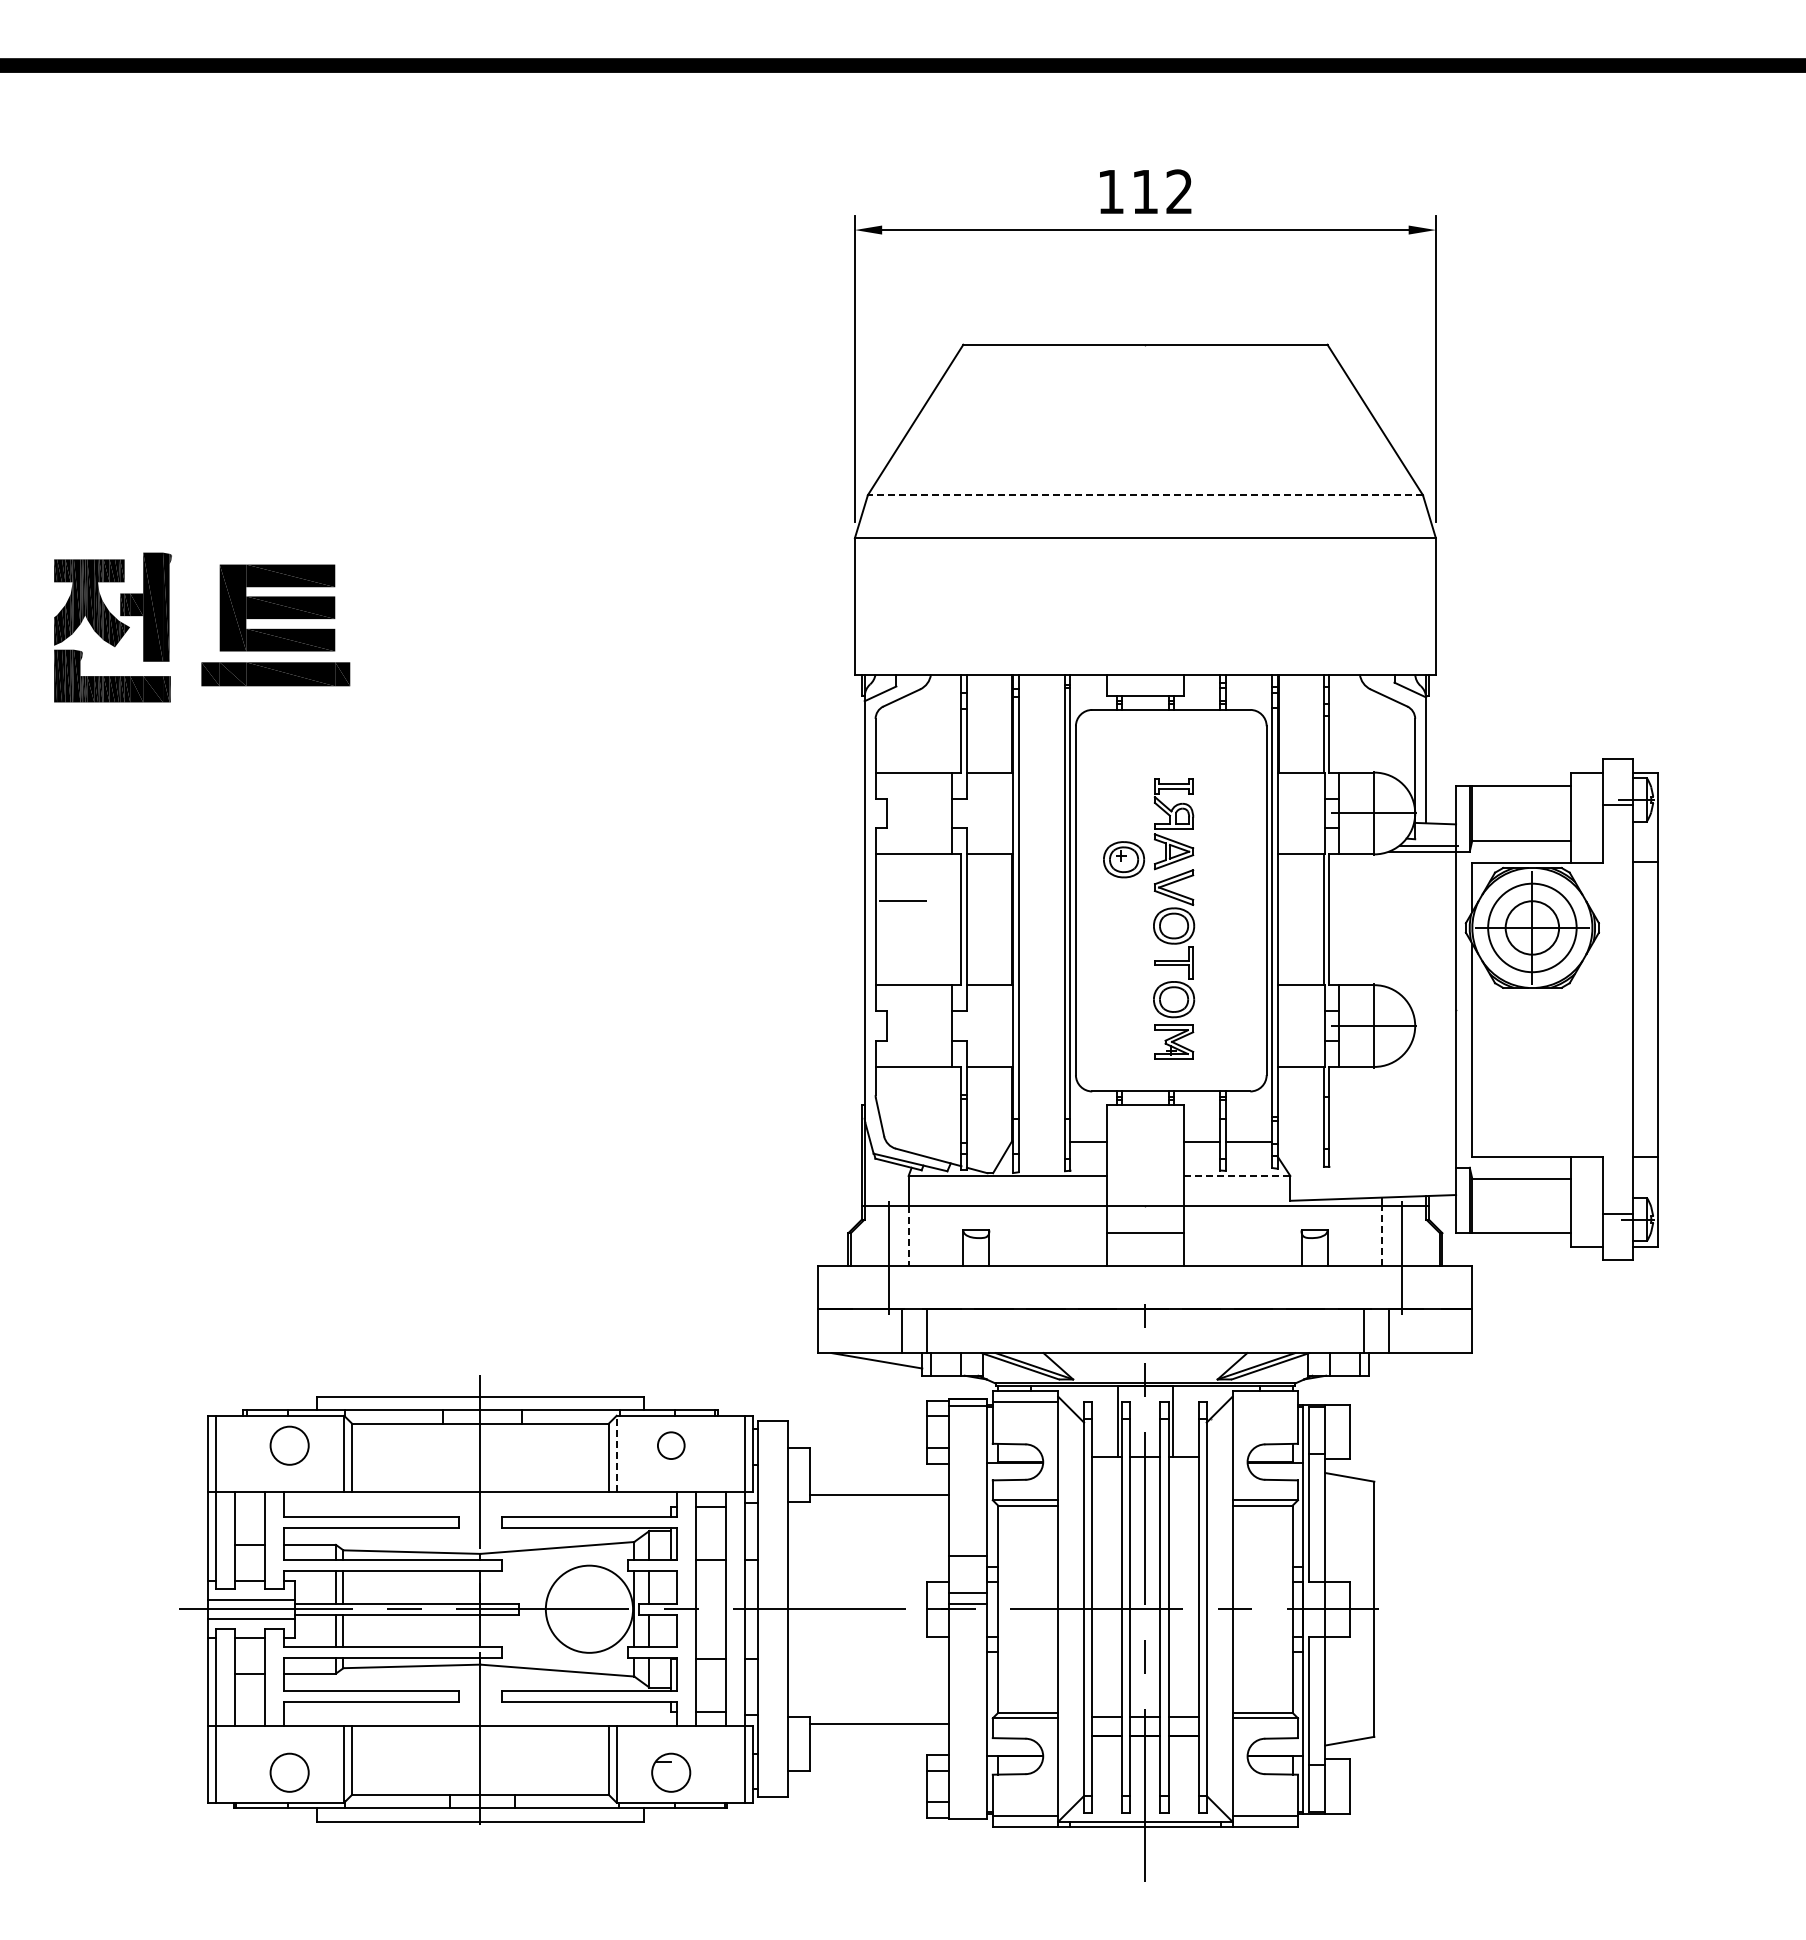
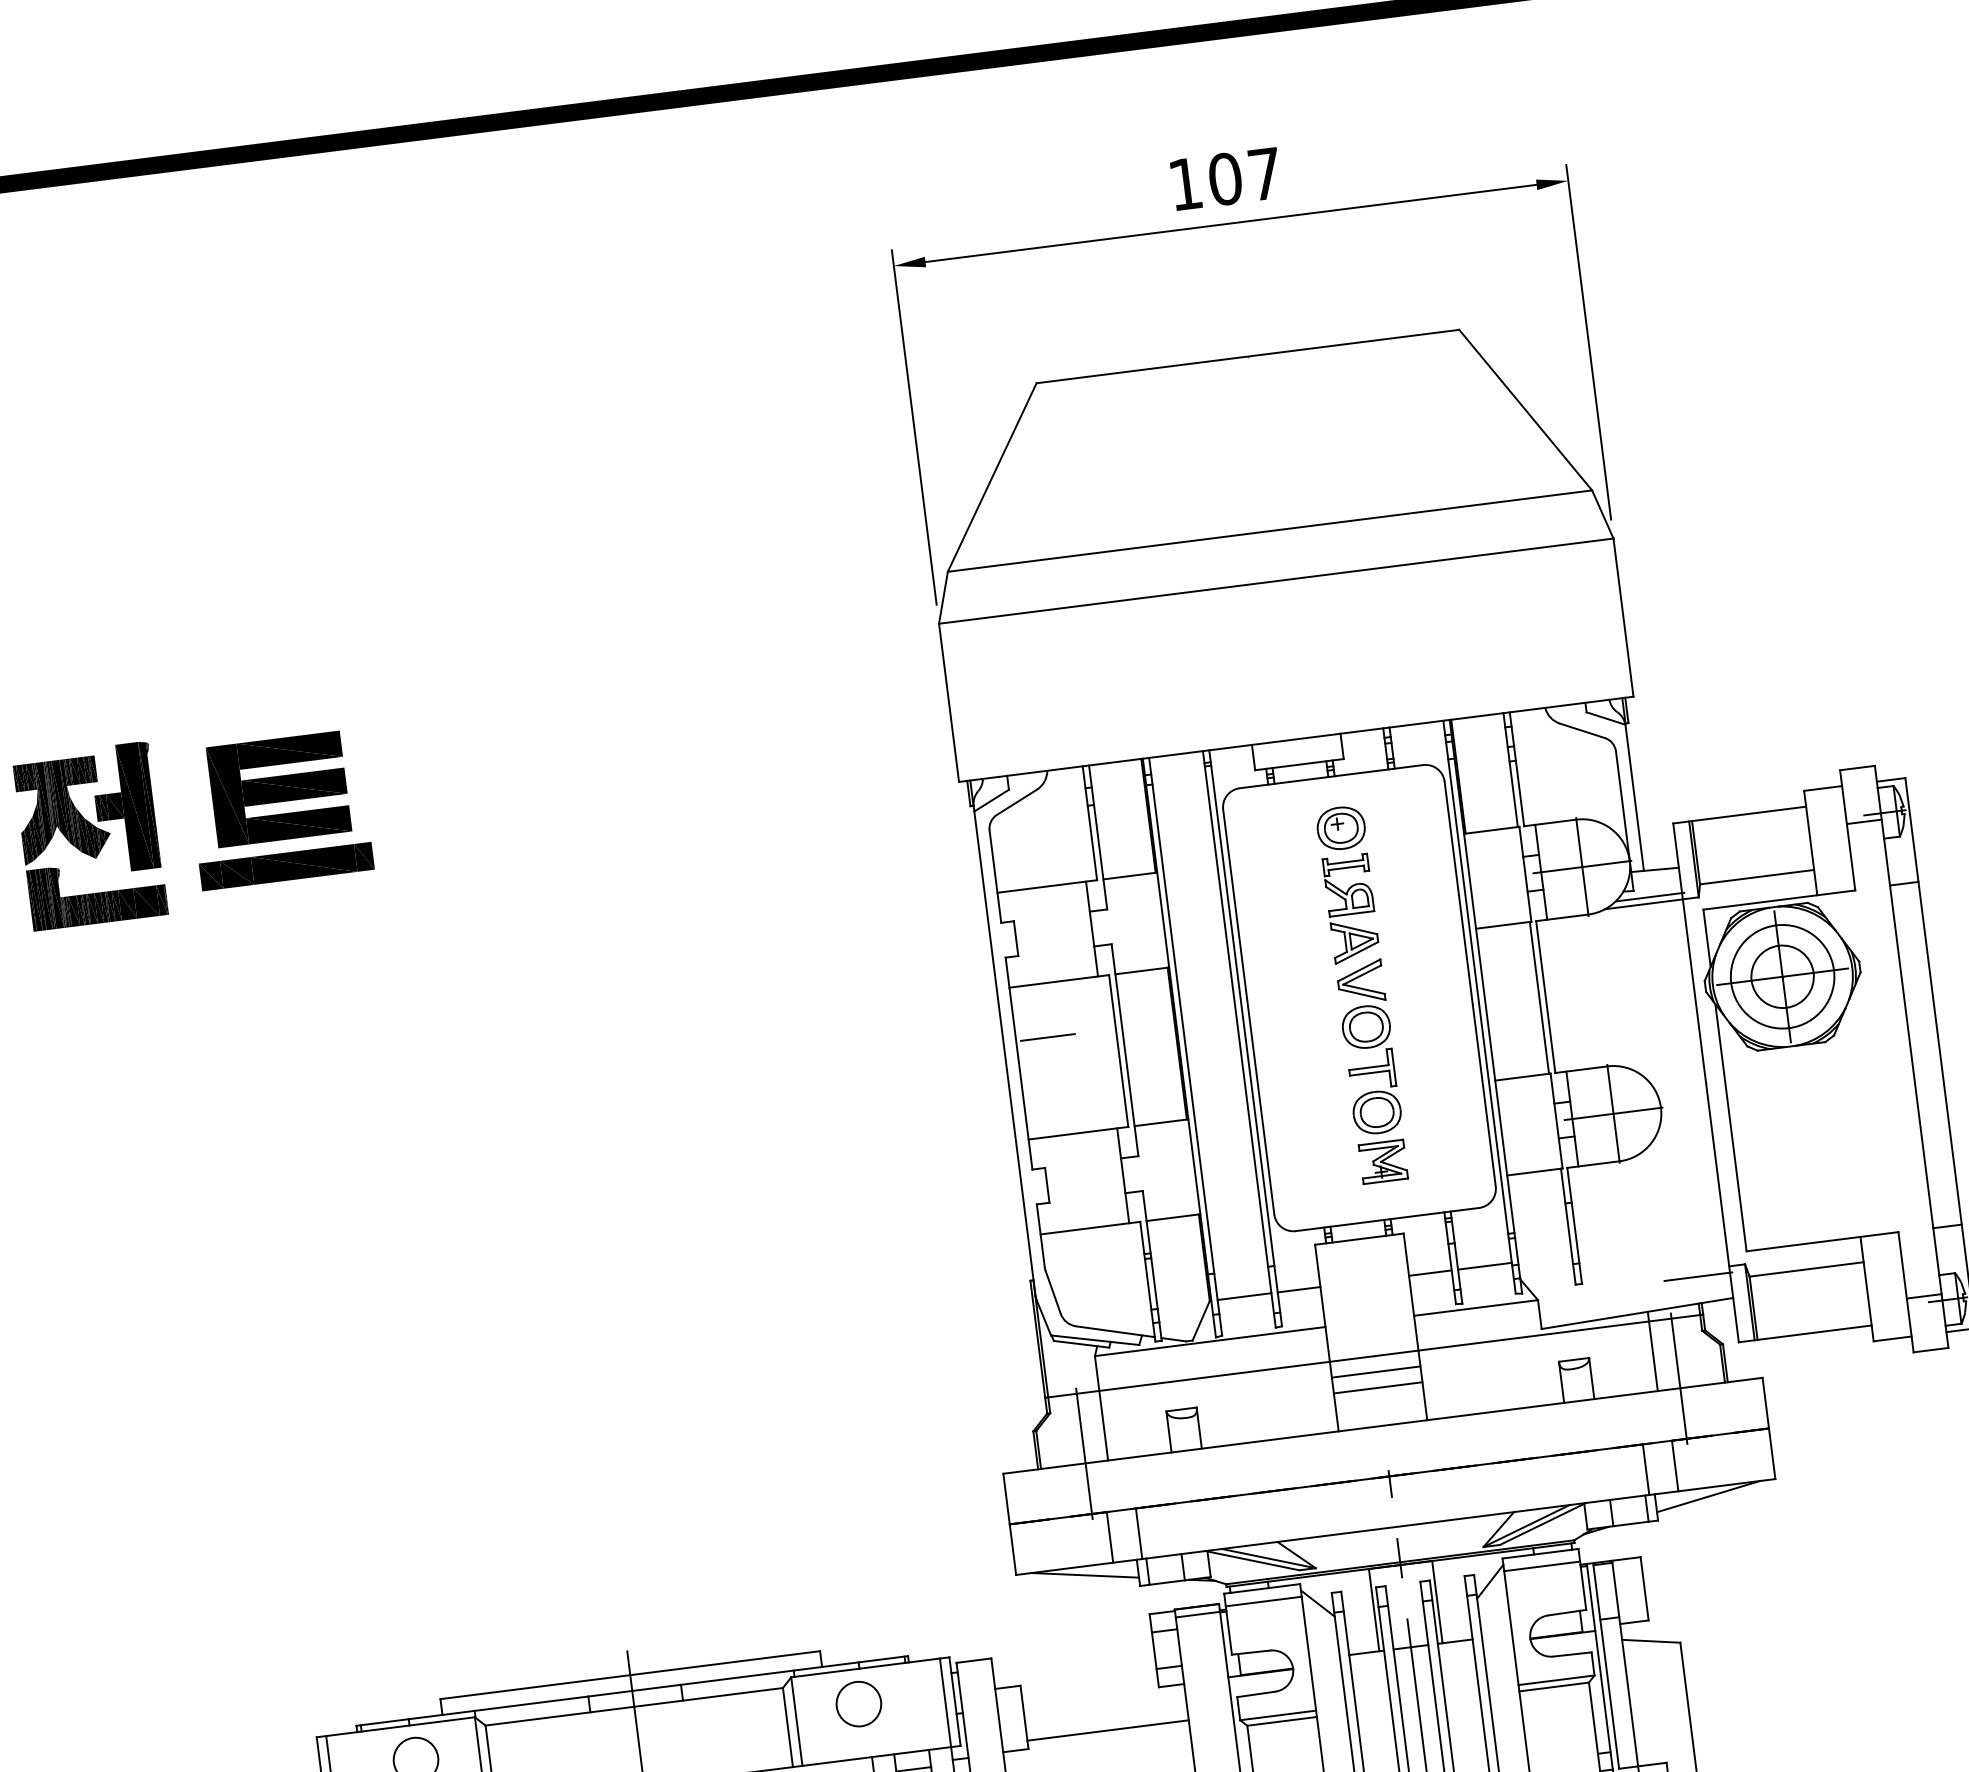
text: (1161, 191) -> (1244, 176), 112 -> 107
line: (1145, 495) -> (1270, 531), dashed -> solid
part: (1123, 859) -> (1340, 828), moved
line: (1041, 1141) -> (1244, 1296), added
line: (1428, 1173) -> (1698, 1277), added
line: (1237, 1175) -> (1476, 1307), dashed -> solid
line: (1145, 1219) -> (1376, 1371), added
line: (908, 1235) -> (1103, 1425), dashed -> solid
line: (1382, 1235) -> (1653, 1355), dashed -> solid
line: (1413, 1360) -> (1708, 1496), added
line: (1265, 1402) -> (1542, 1566), added
circle: (671, 1445) -> (859, 1703), size x1.43
line: (616, 1453) -> (796, 1721), dashed -> solid

